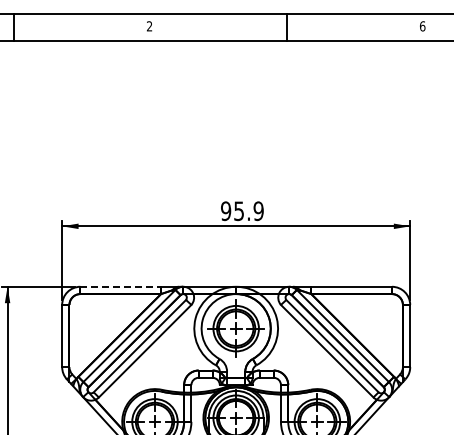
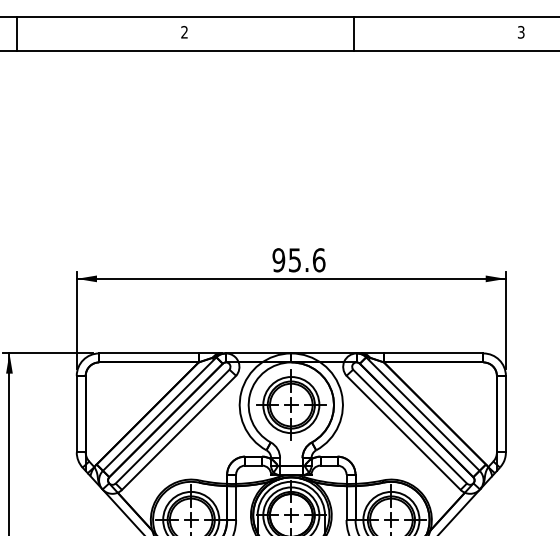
text: (422, 26) -> (521, 32), 6 -> 3
text: (258, 211) -> (318, 260), 95.9 -> 95.6
line: (121, 286) -> (149, 353), dashed -> solid

